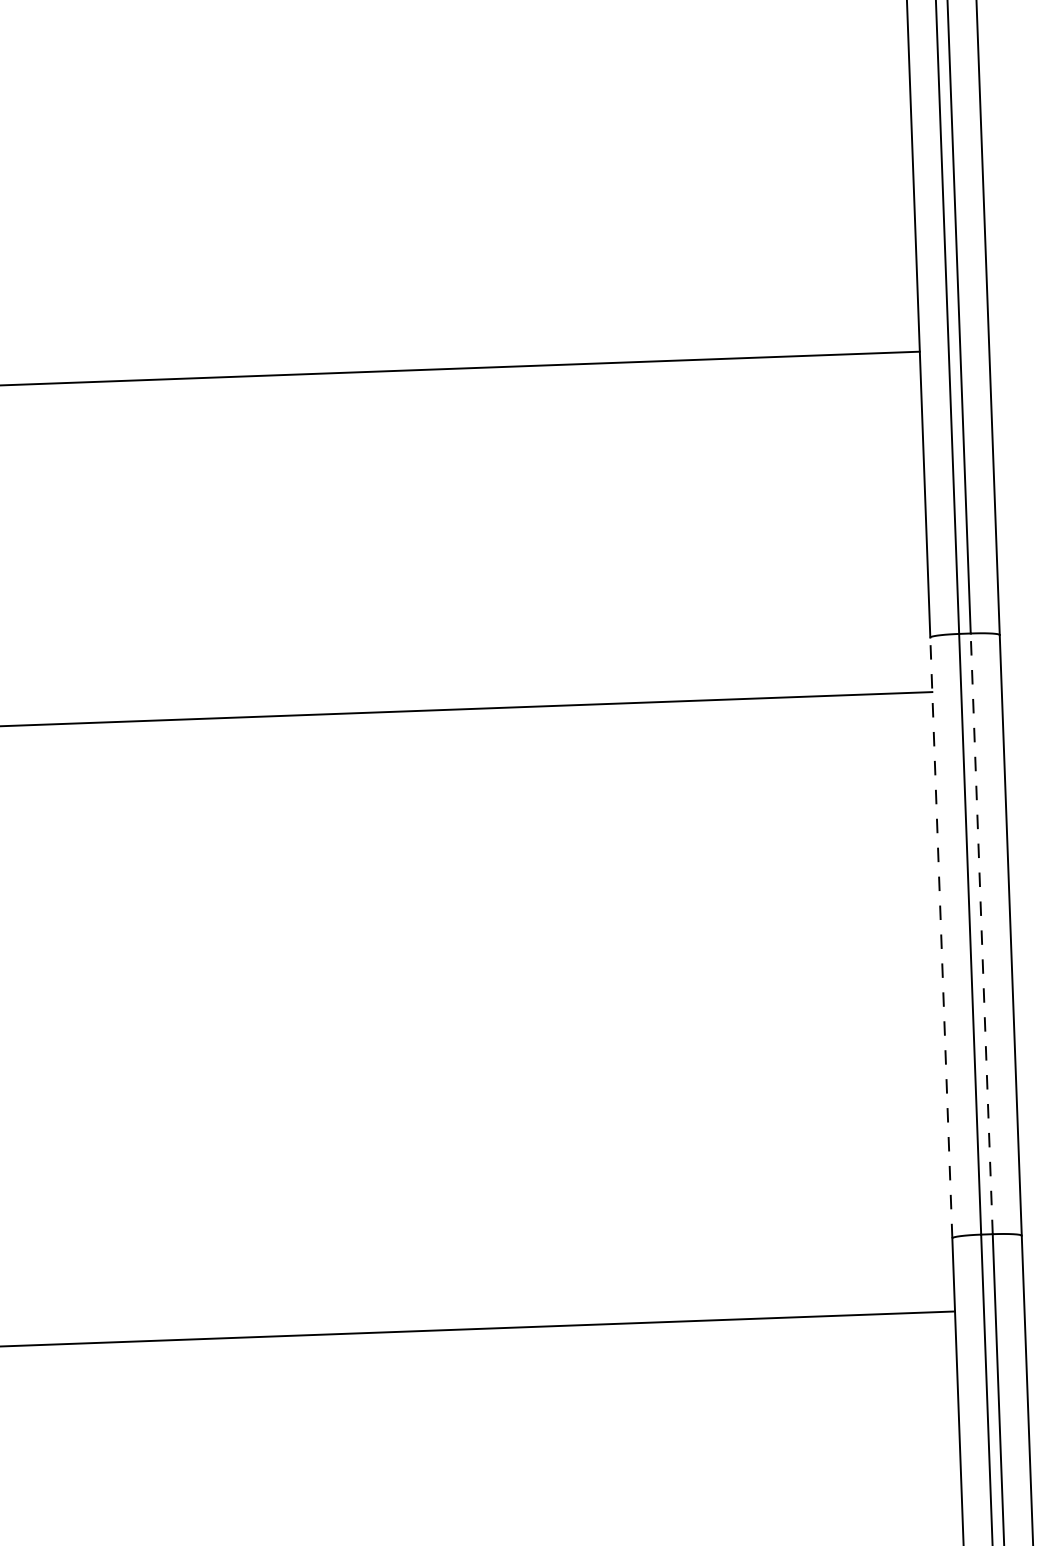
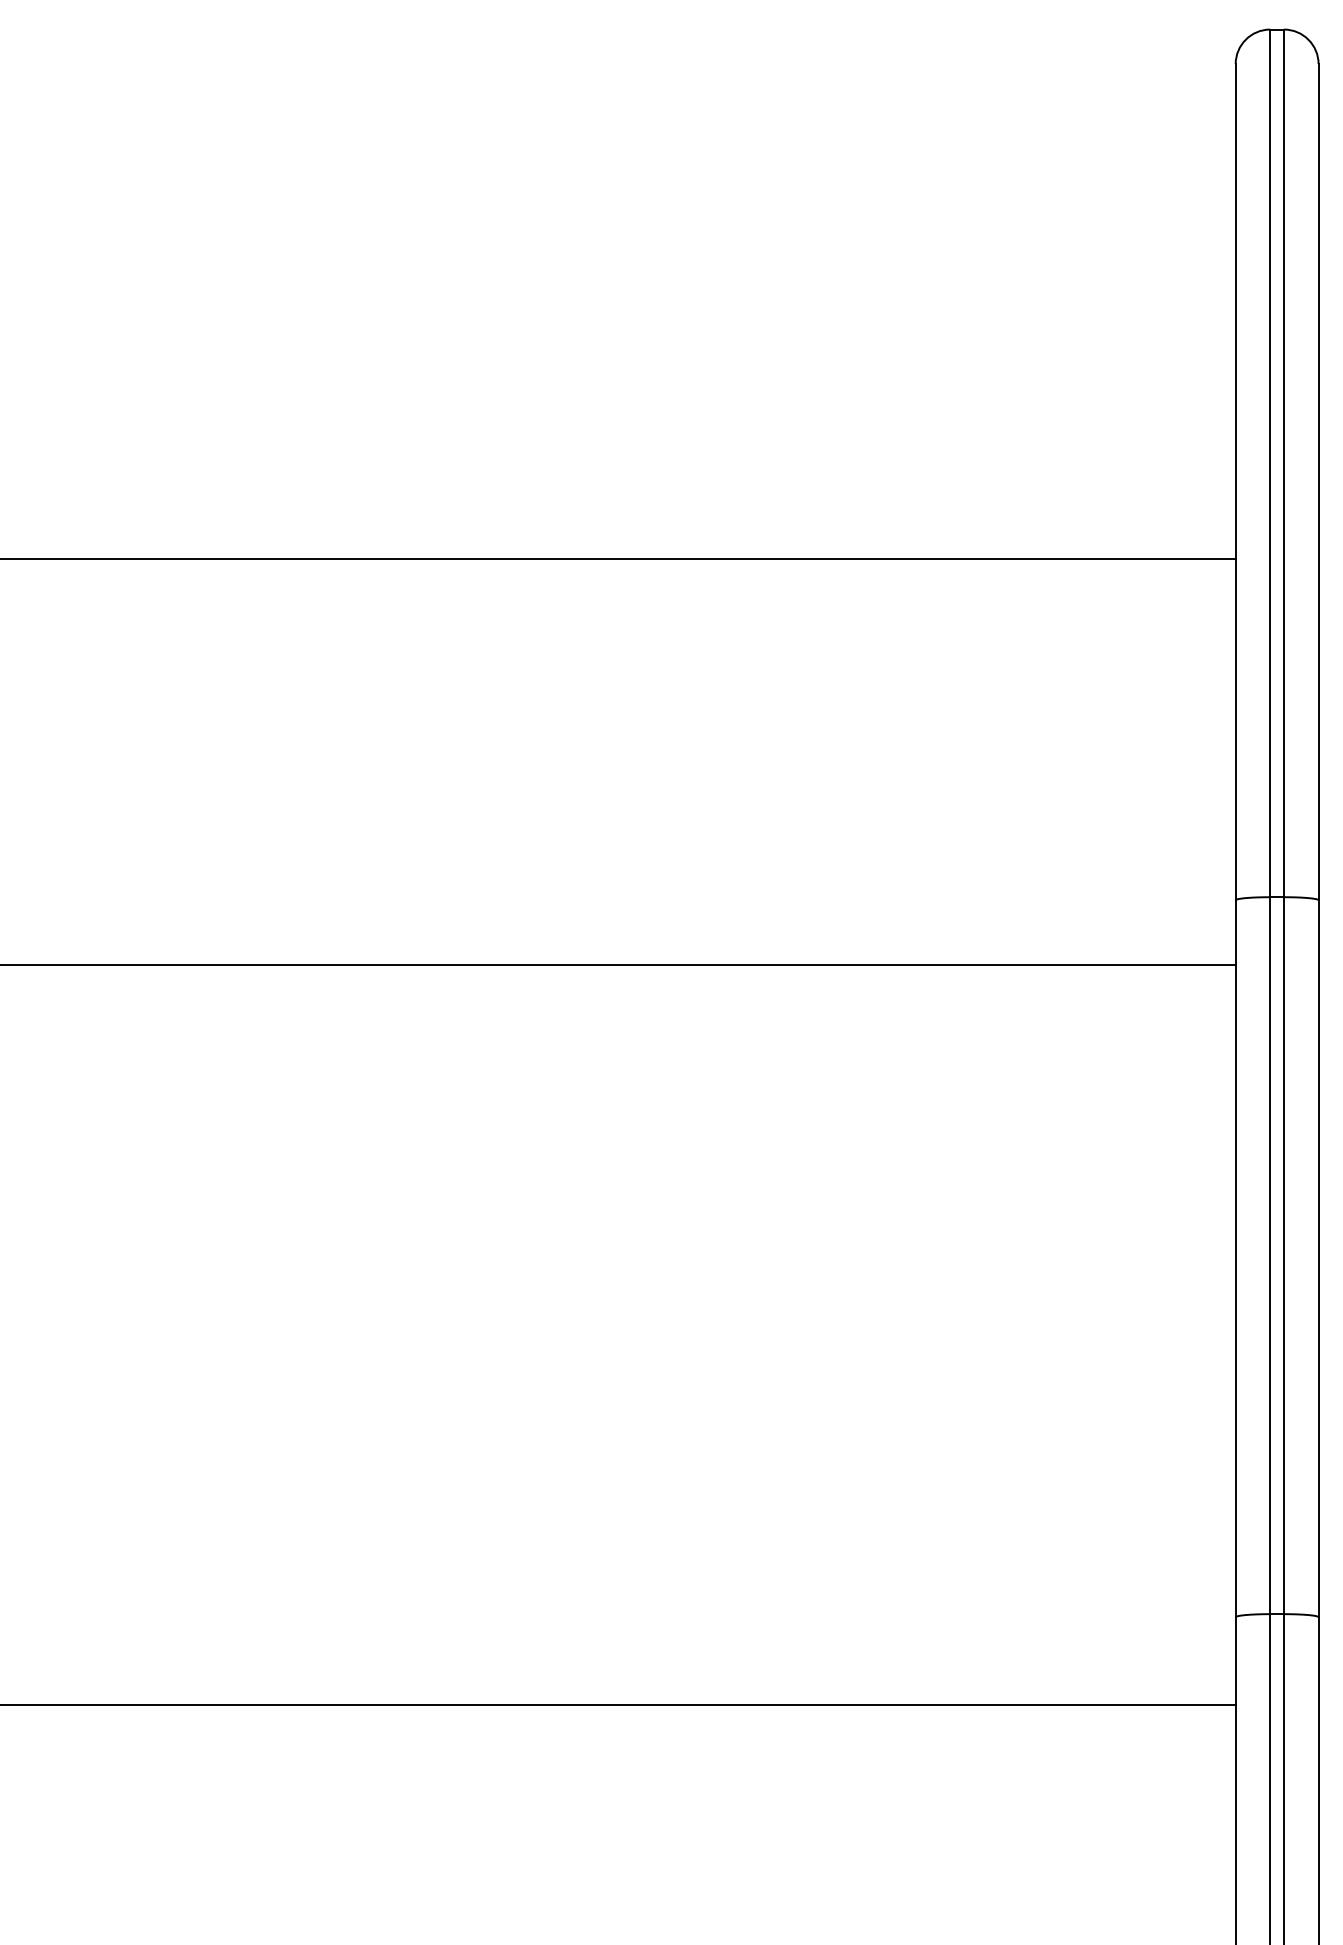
line: (982, 933) -> (1284, 1255), dashed -> solid
line: (941, 937) -> (1235, 1258), dashed -> solid

